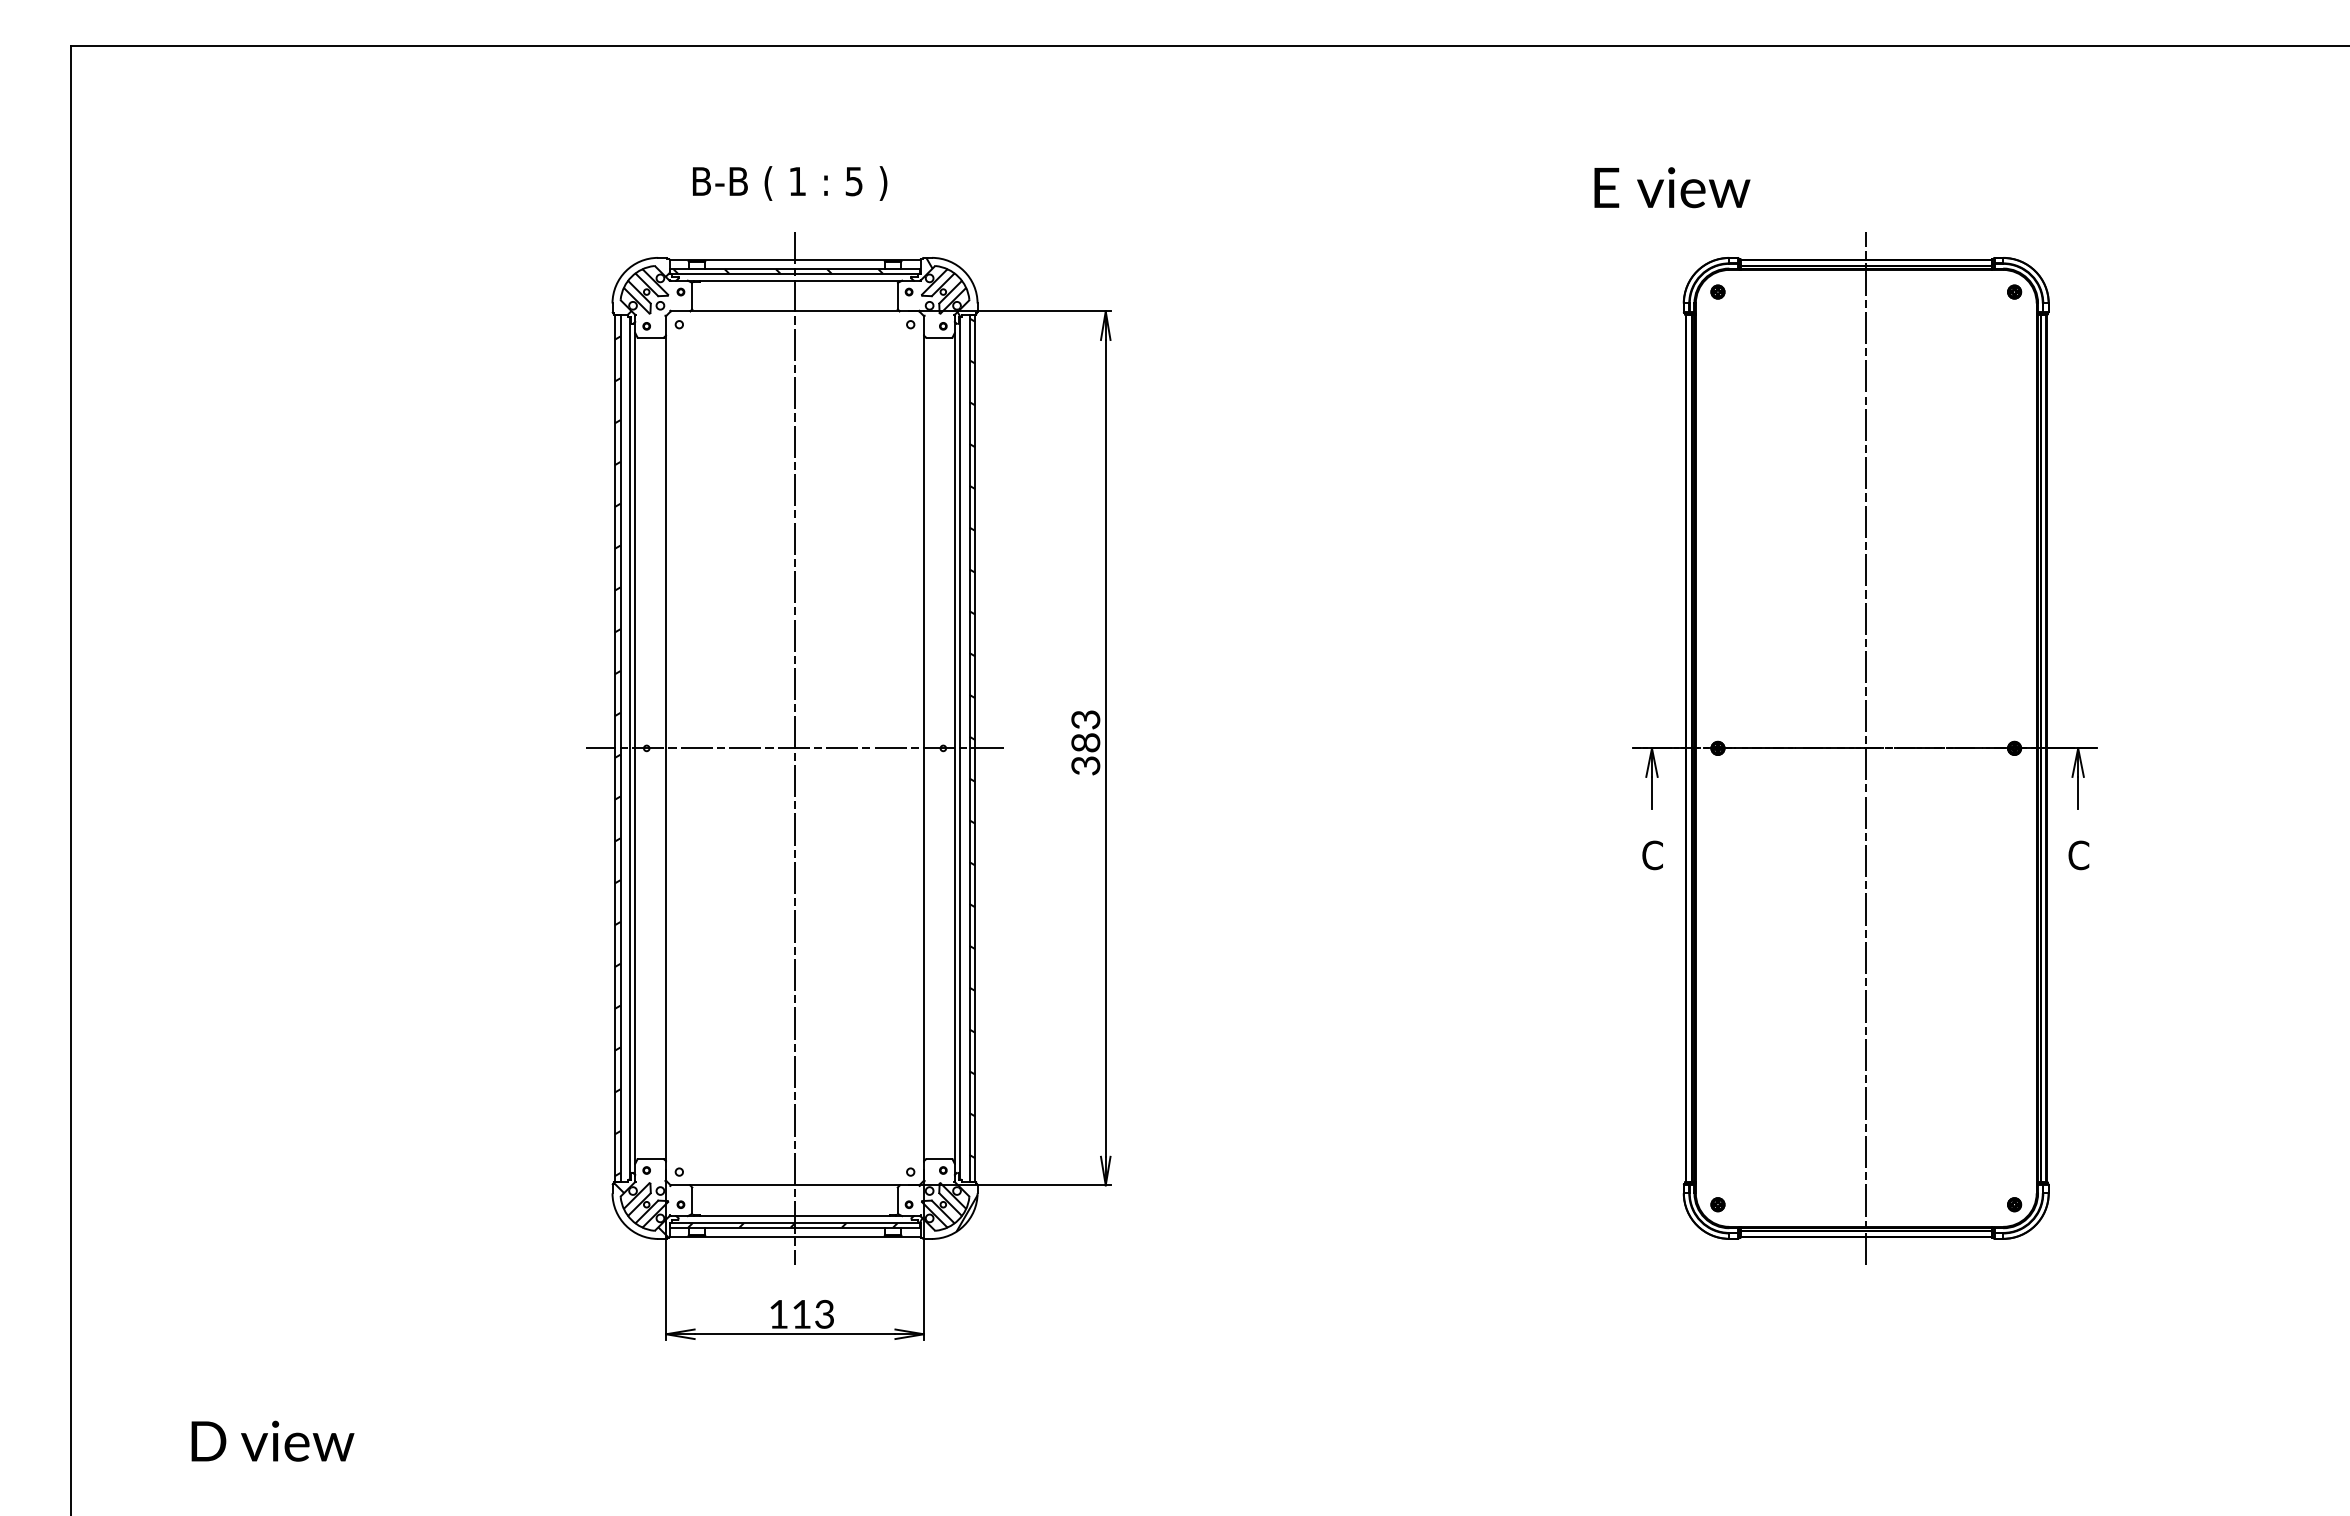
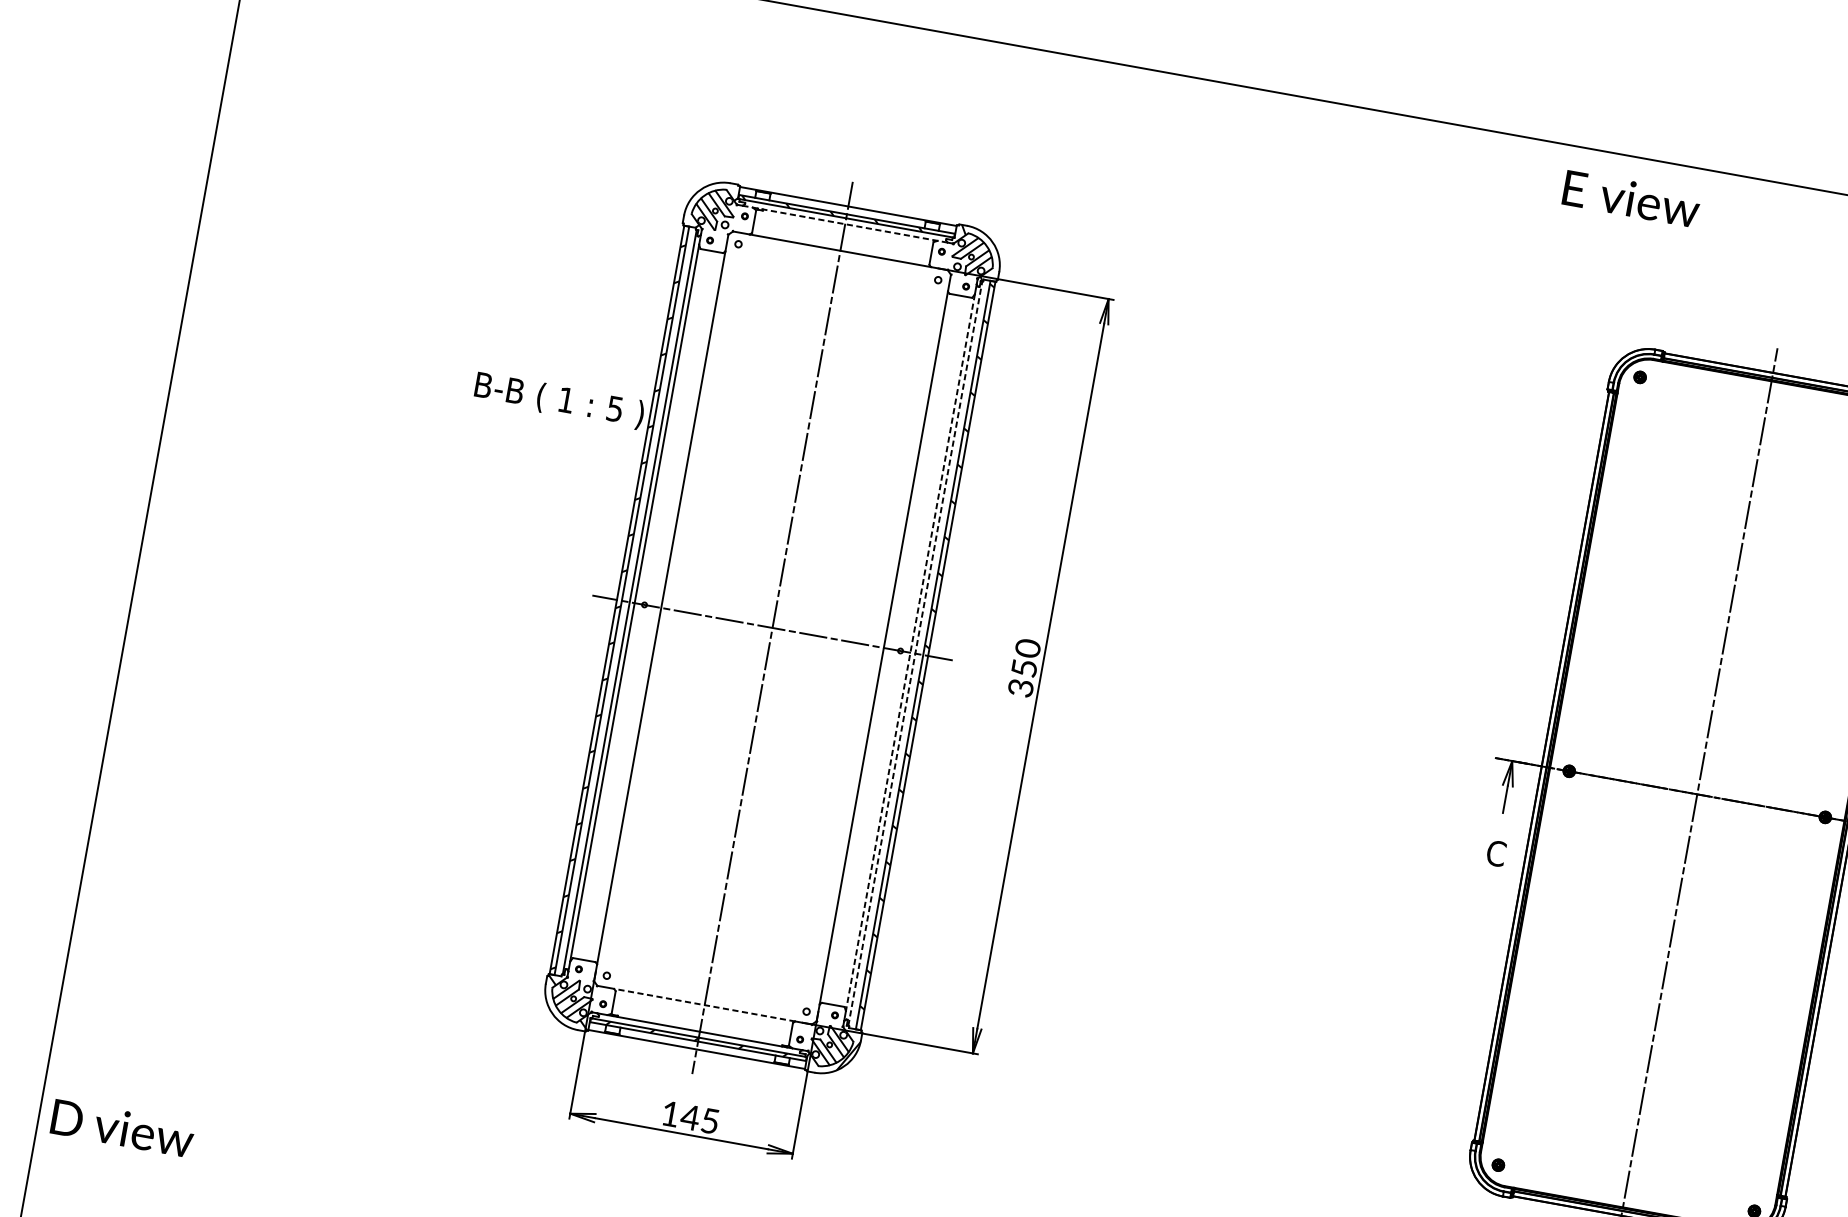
text: (790, 183) -> (559, 400), moved
text: (1672, 187) -> (1631, 198), moved
line: (795, 280) -> (845, 224), solid -> dashed
text: (1085, 730) -> (1026, 657), 383 -> 350
line: (960, 747) -> (915, 652), solid -> dashed
line: (954, 748) -> (910, 652), solid -> dashed
line: (794, 1185) -> (704, 1005), solid -> dashed
text: (811, 1313) -> (698, 1118), 113 -> 145
text: (272, 1440) -> (122, 1127), moved

